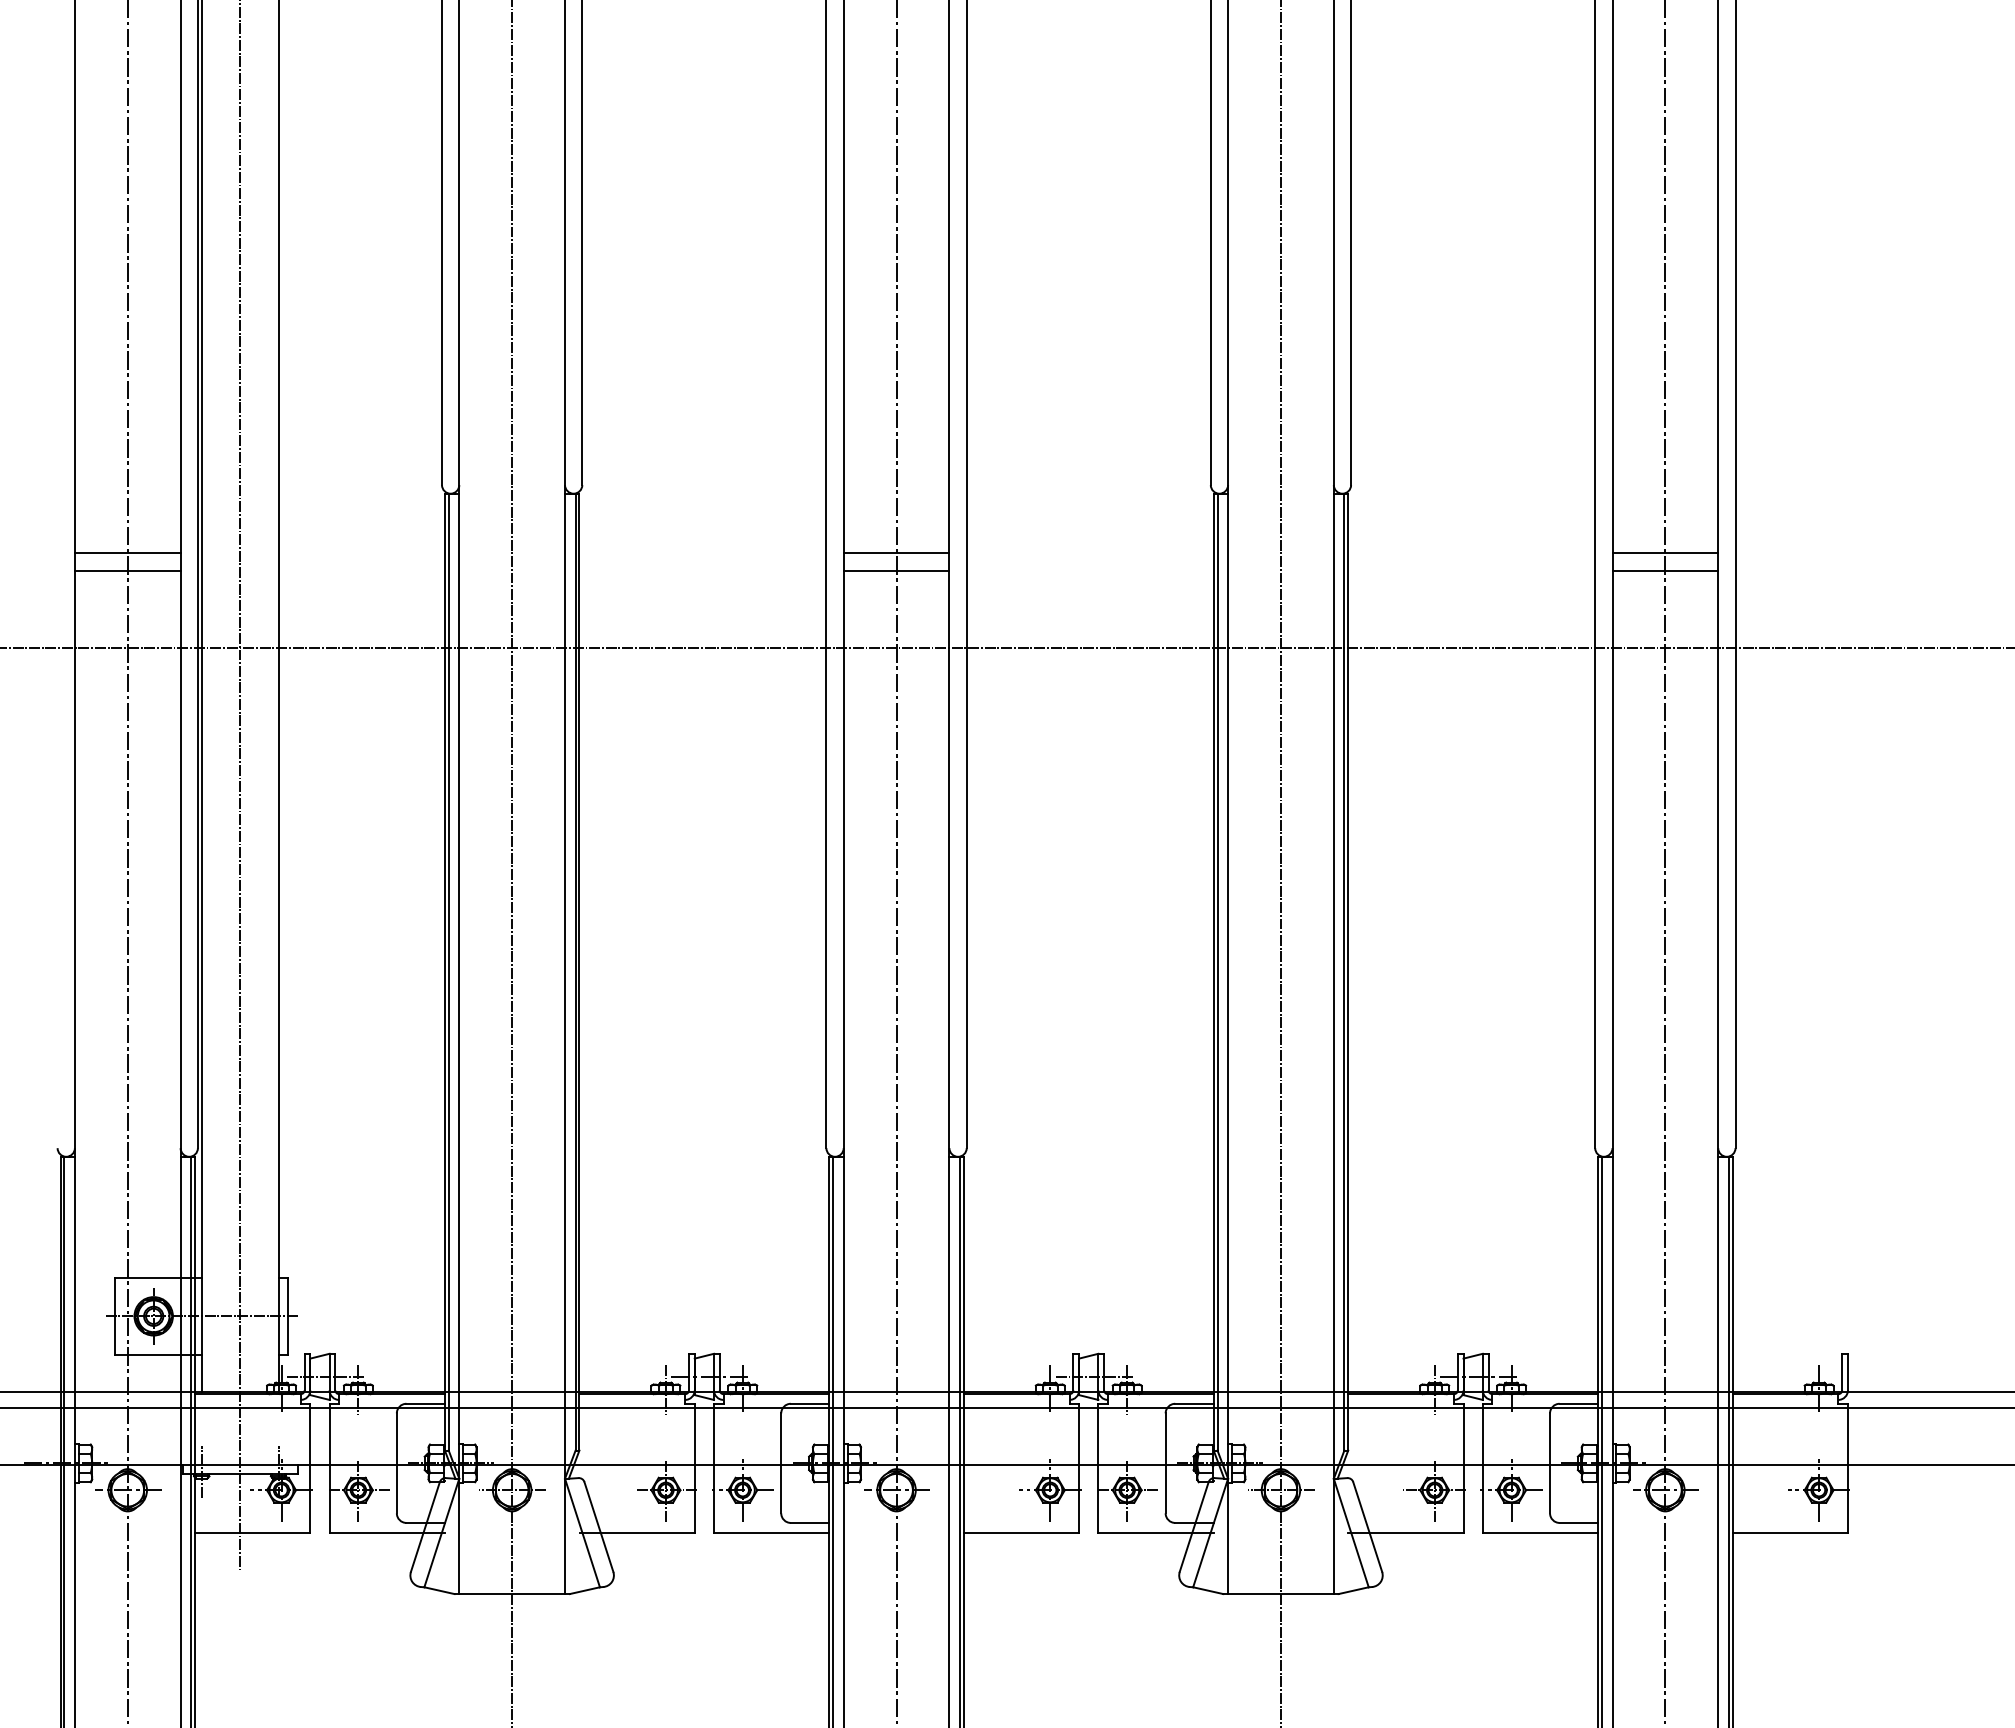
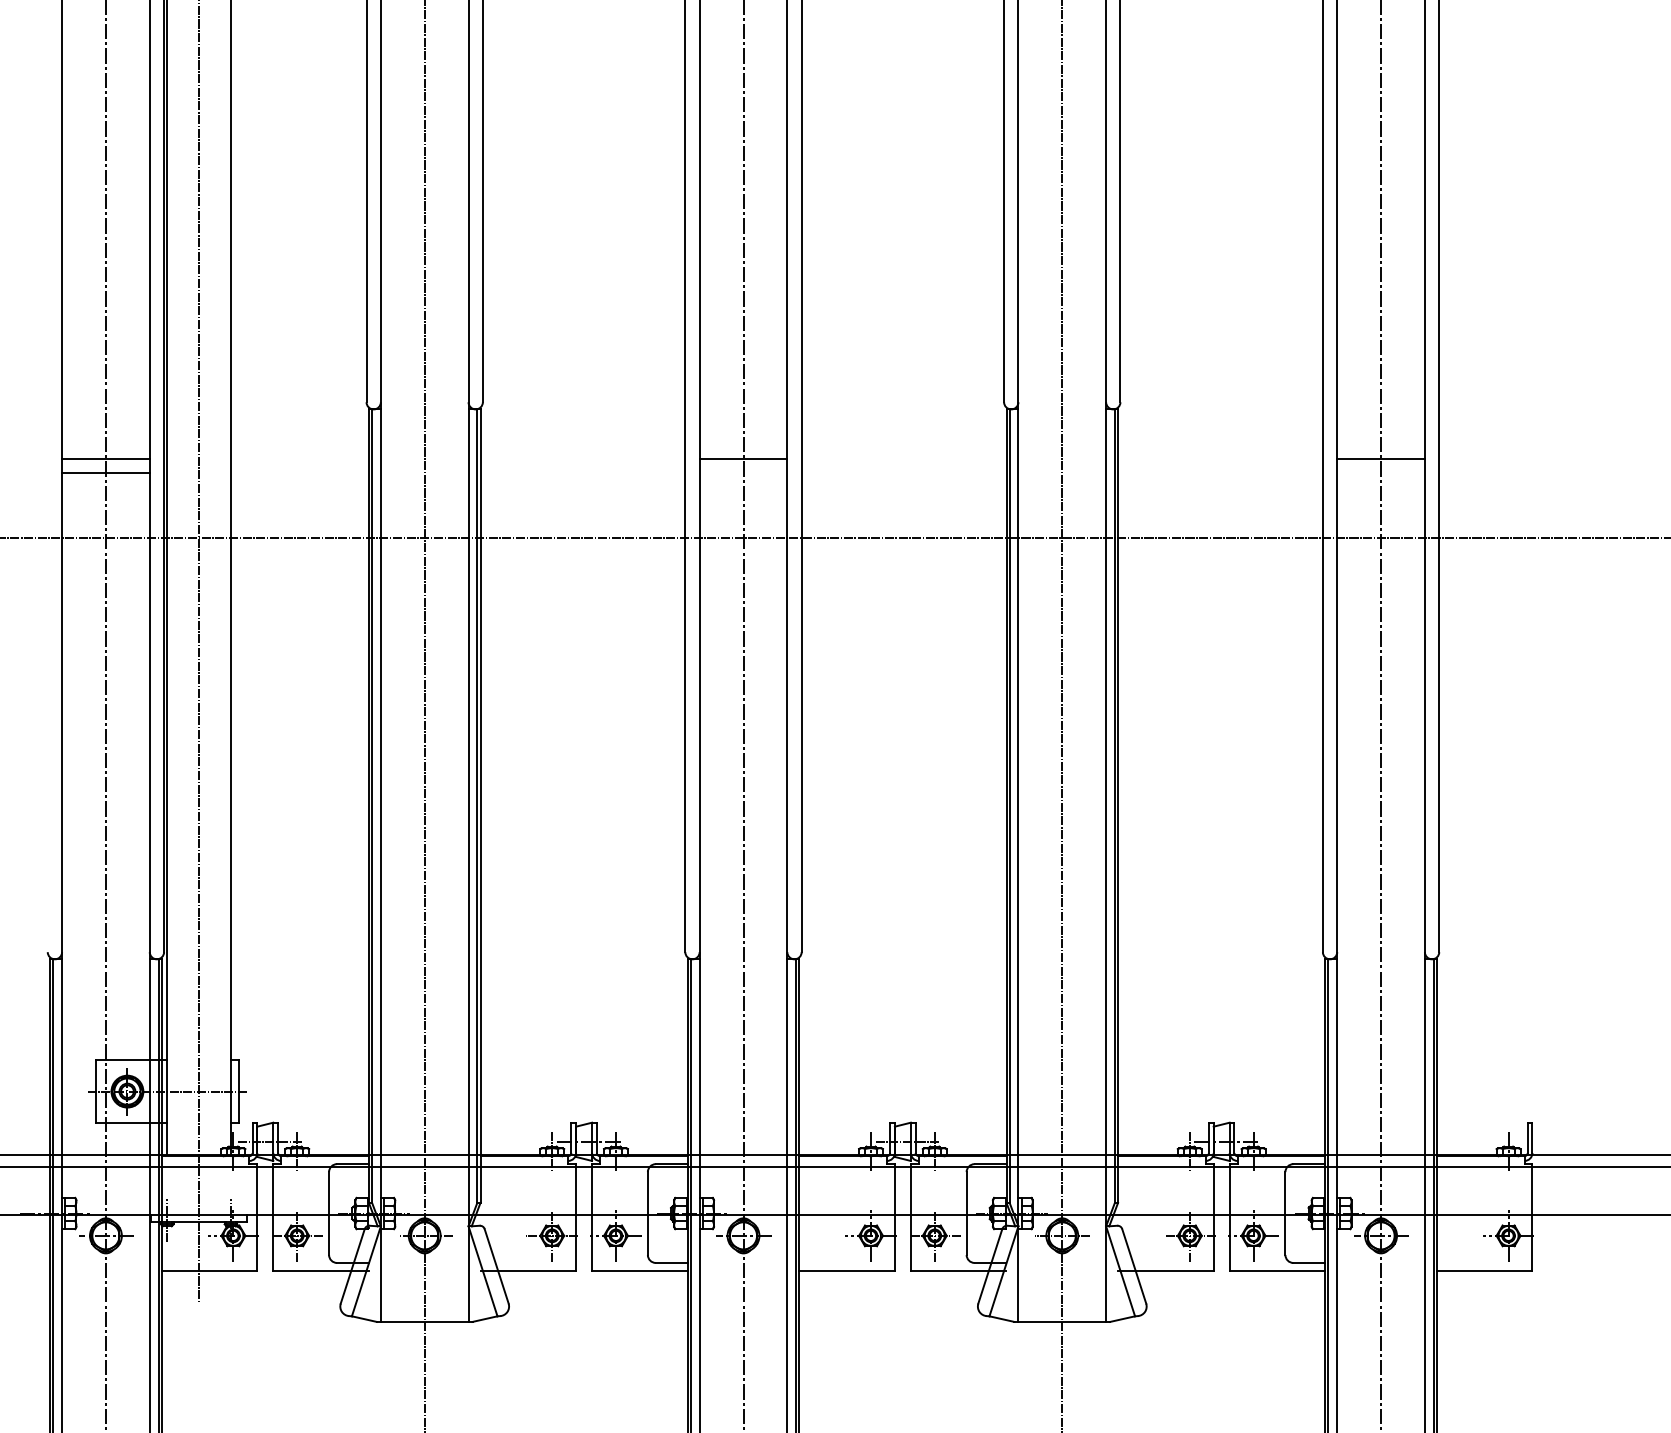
line: (896, 570) -> (743, 473), removed
line: (1665, 570) -> (1381, 473), removed

